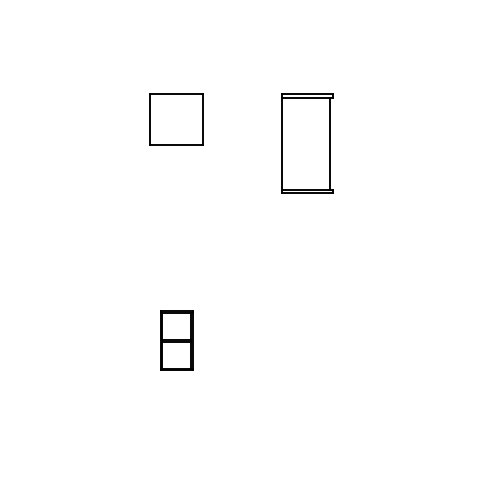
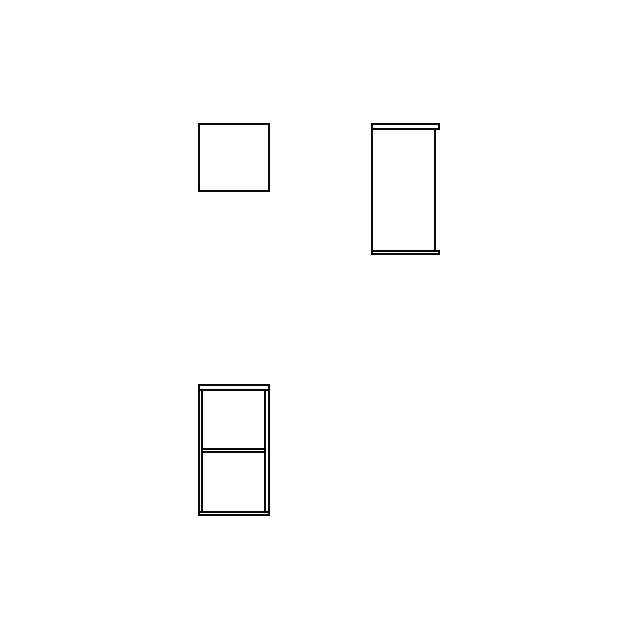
part: (176, 340) -> (233, 449), size x1.67

